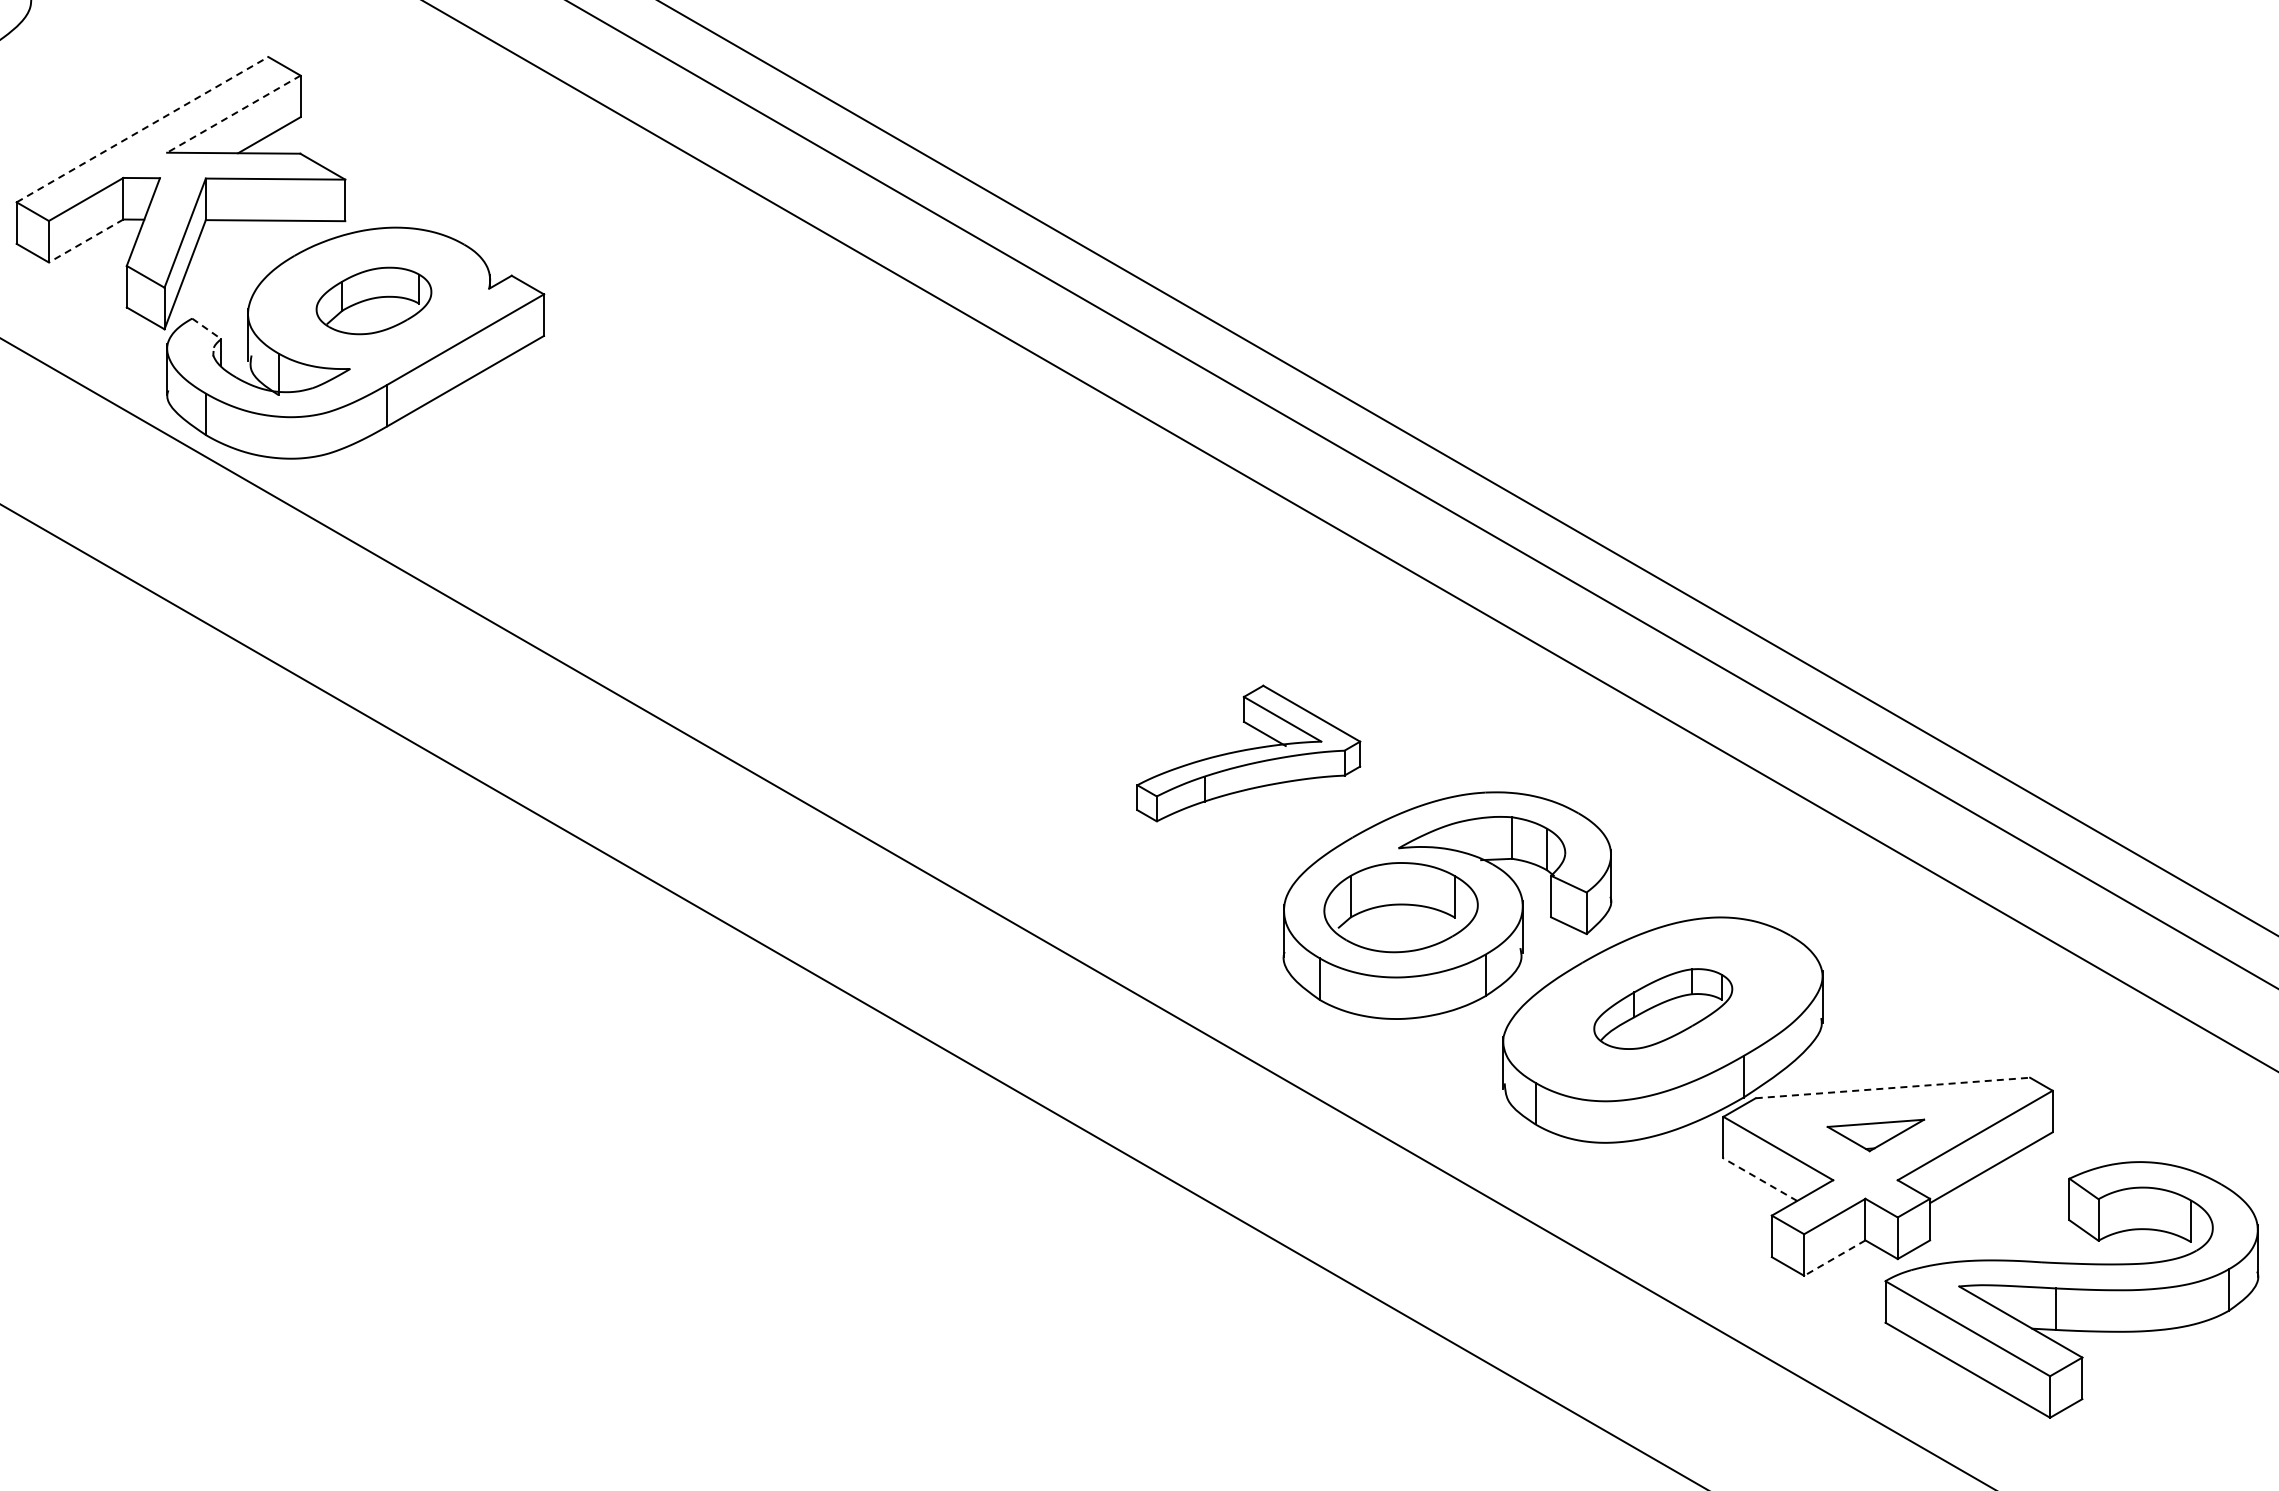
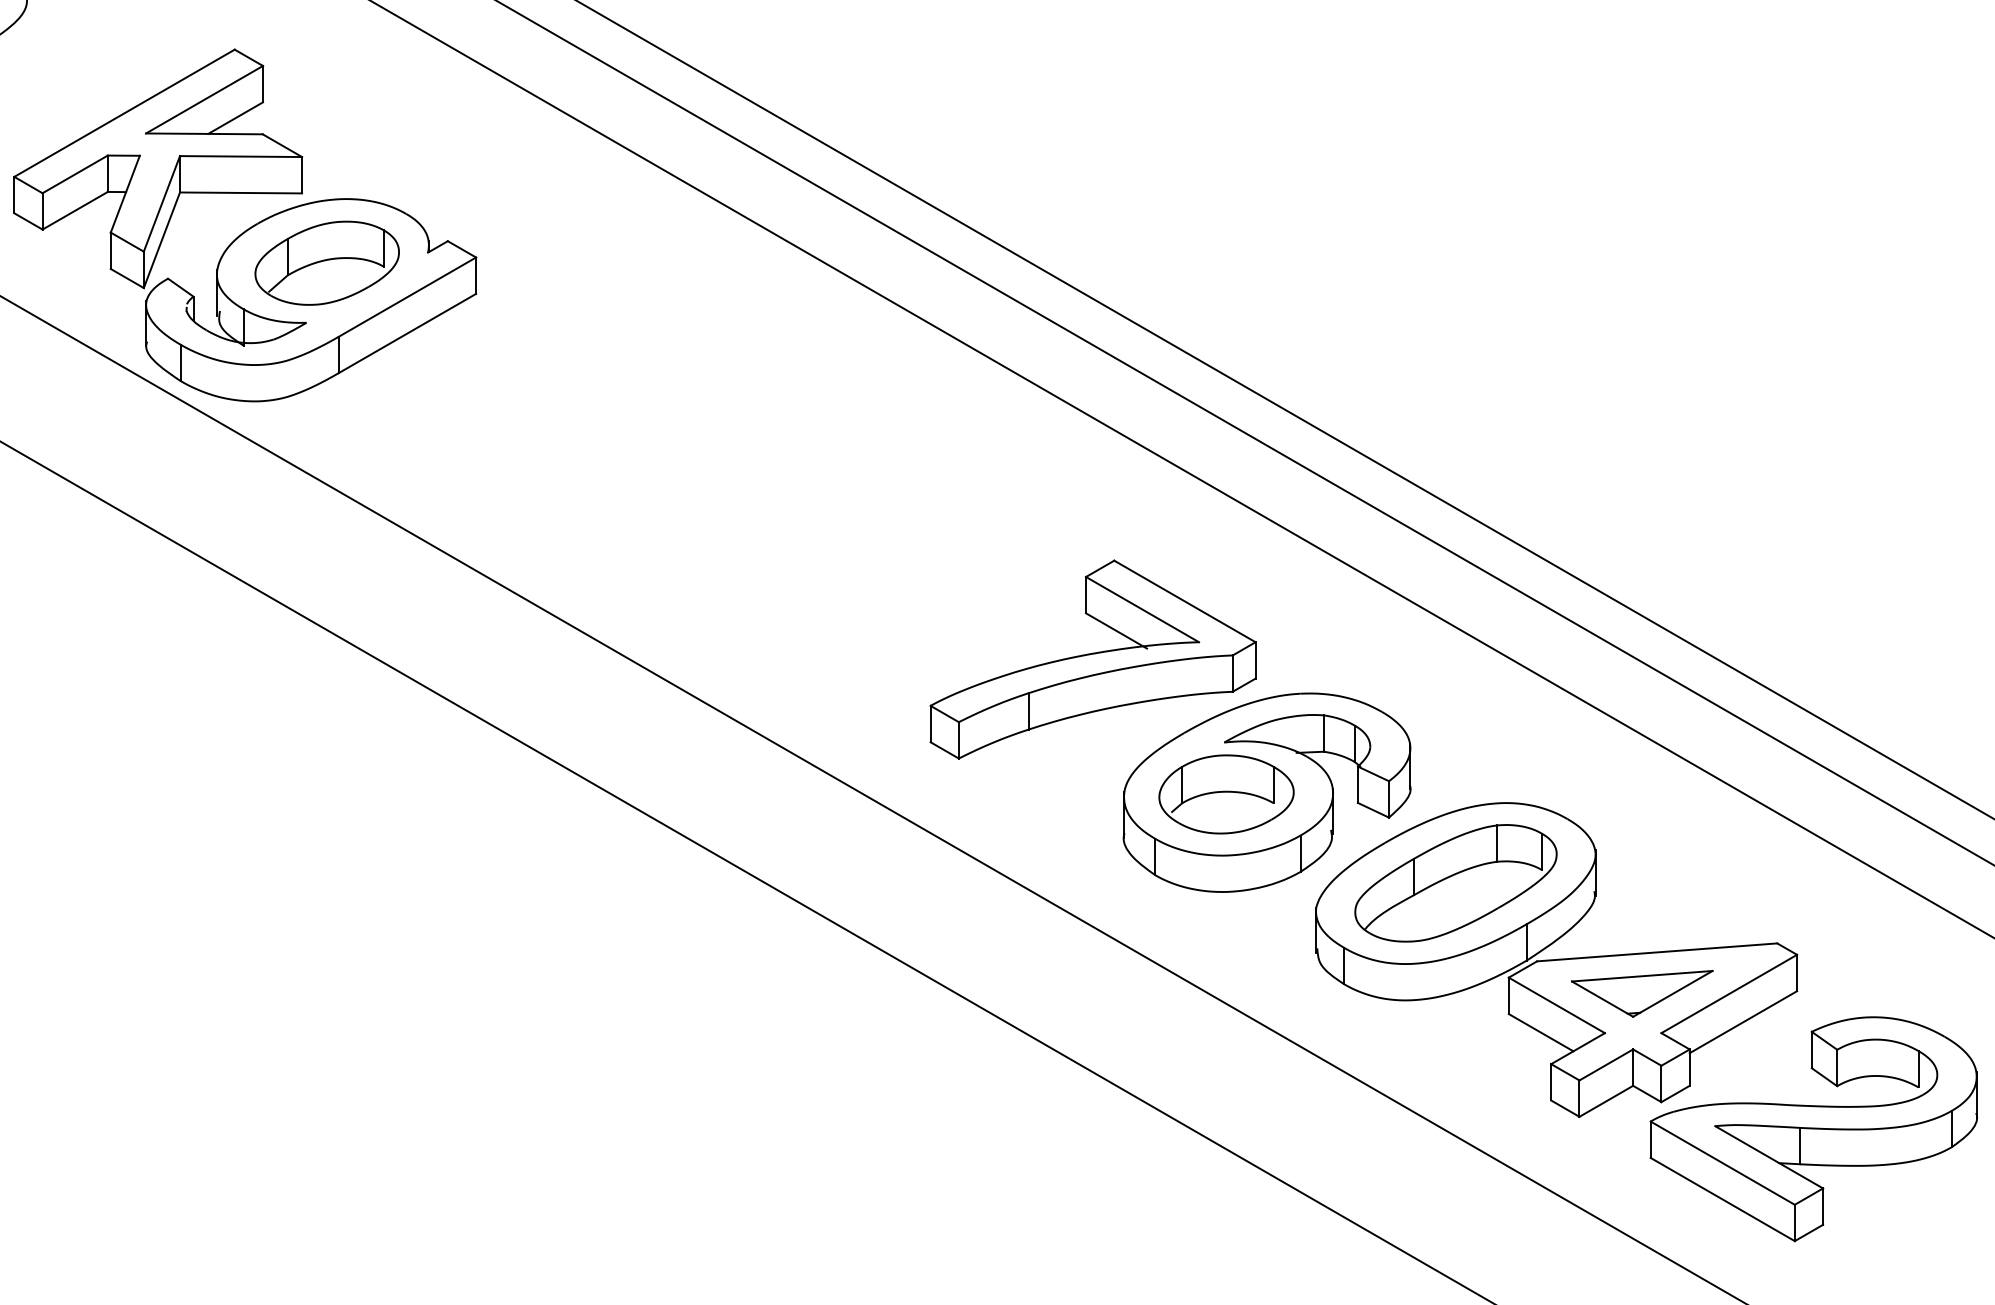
line: (233, 114) -> (204, 99), dashed -> solid
line: (142, 129) -> (124, 113), dashed -> solid
line: (85, 241) -> (74, 211), dashed -> solid
part: (373, 300) -> (326, 262), size x1.43
line: (206, 328) -> (180, 287), dashed -> solid
part: (1248, 753) -> (1092, 659), size x1.67
part: (1663, 1008) -> (1456, 882), size x1.67
line: (1892, 1088) -> (1656, 952), dashed -> solid
part: (1875, 1135) -> (1641, 993), size x1.67
line: (1760, 1179) -> (1541, 1032), dashed -> solid
line: (1834, 1258) -> (1606, 1101), dashed -> solid

